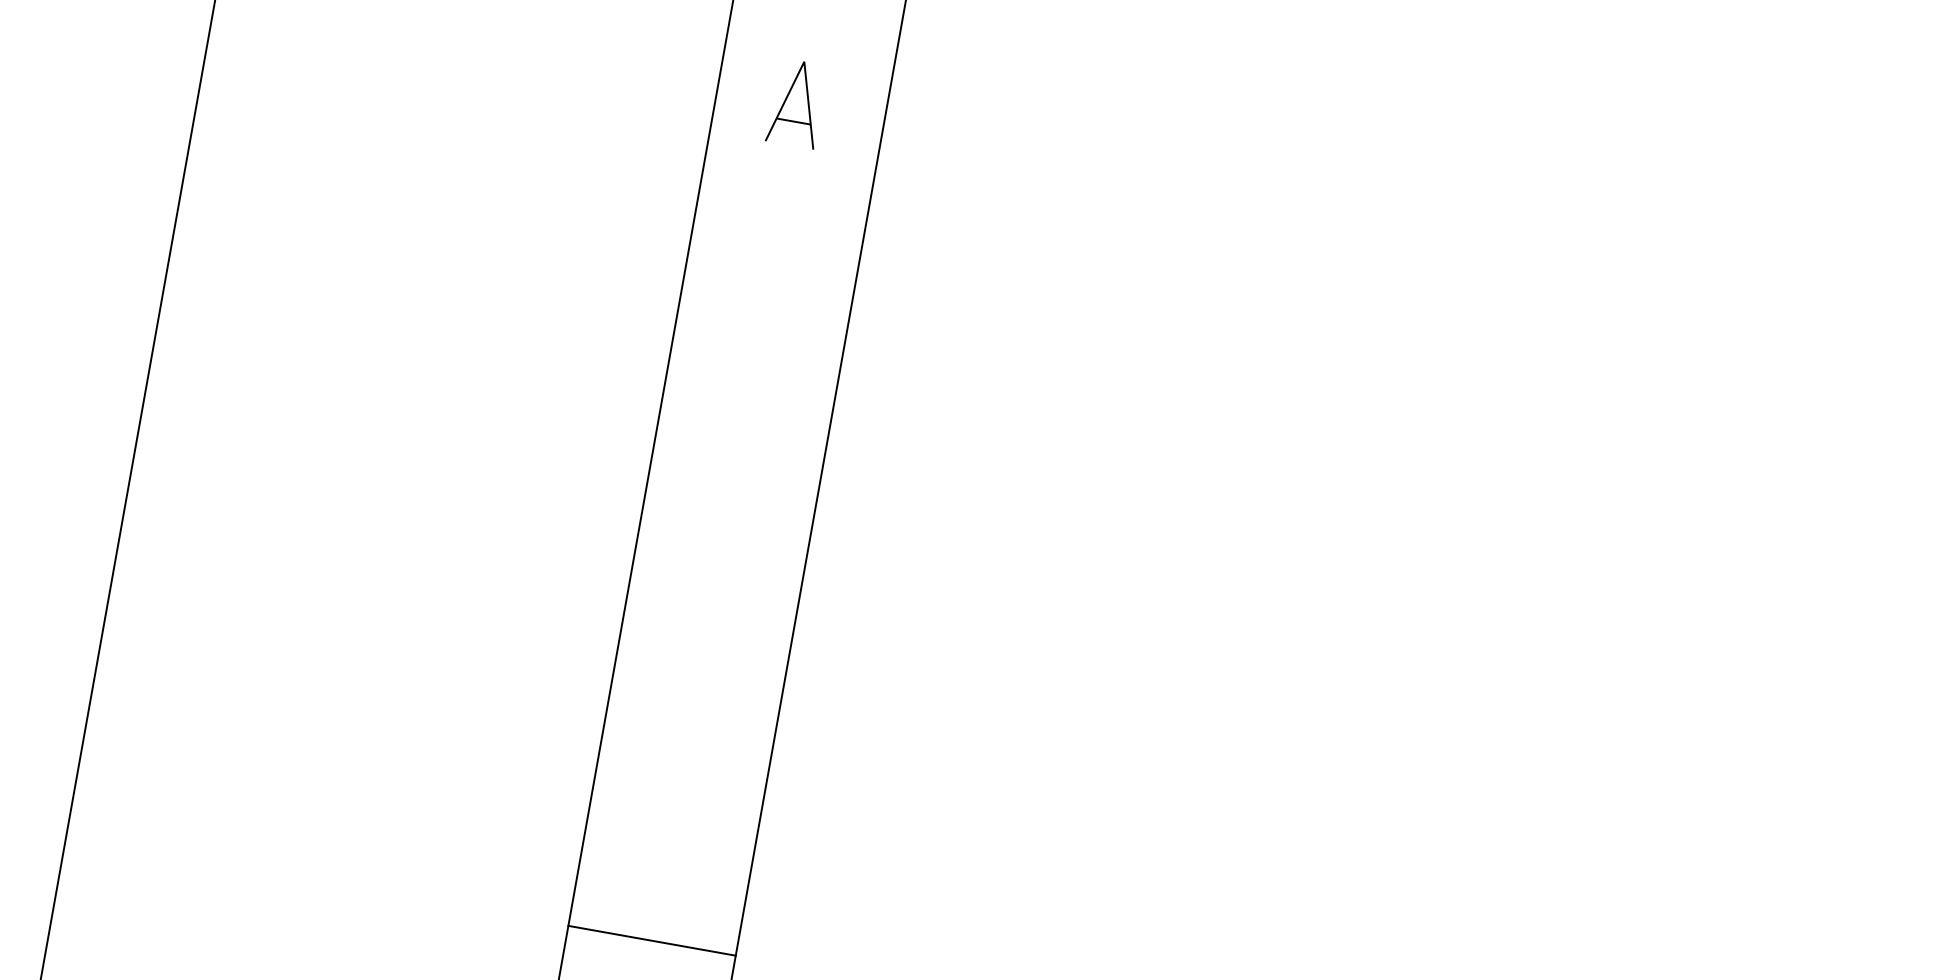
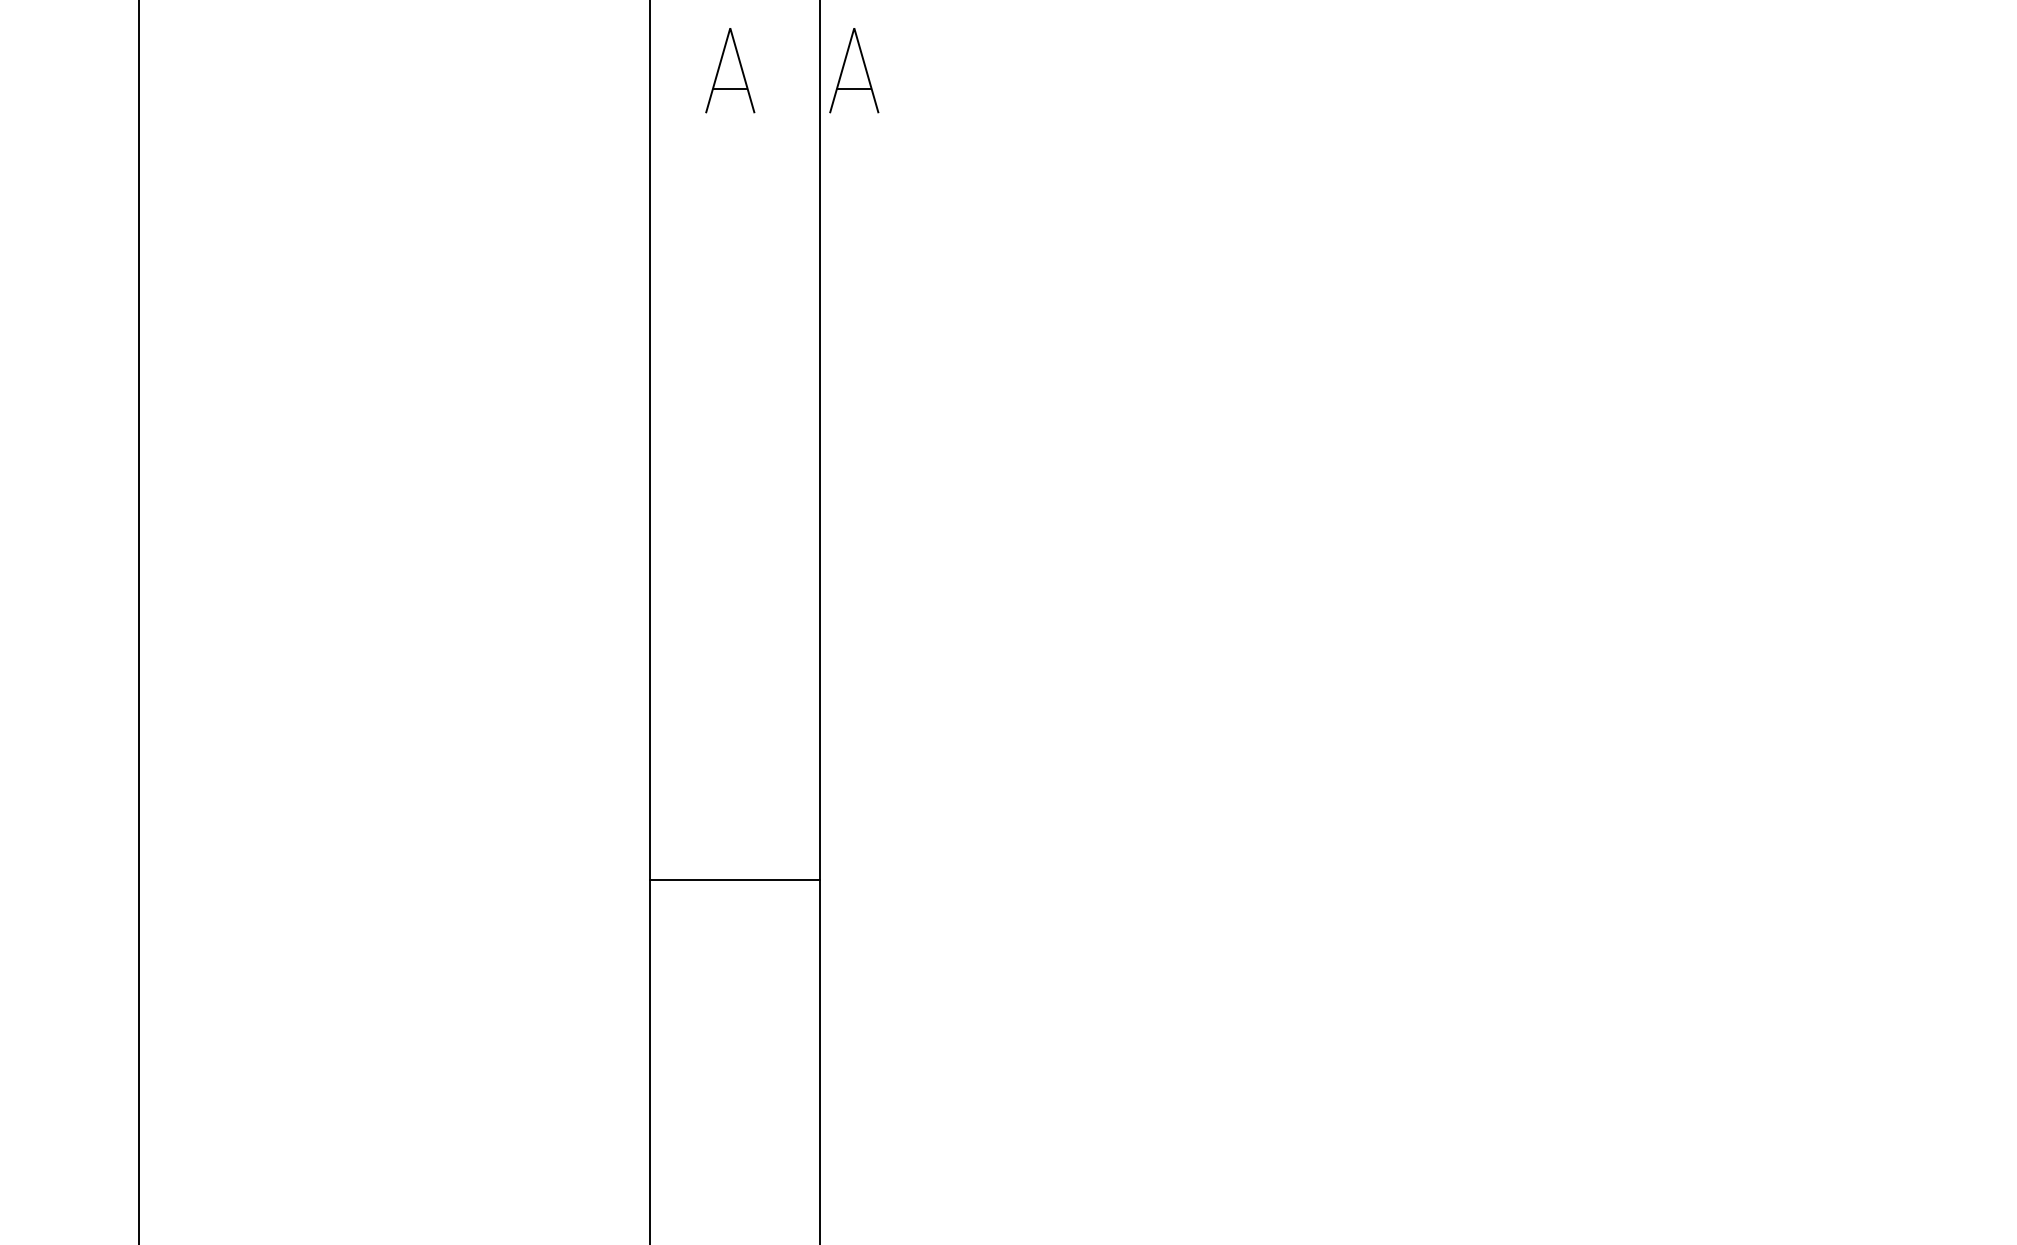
part: (919, 125) -> (854, 70), added
line: (651, 940) -> (734, 880), moved

